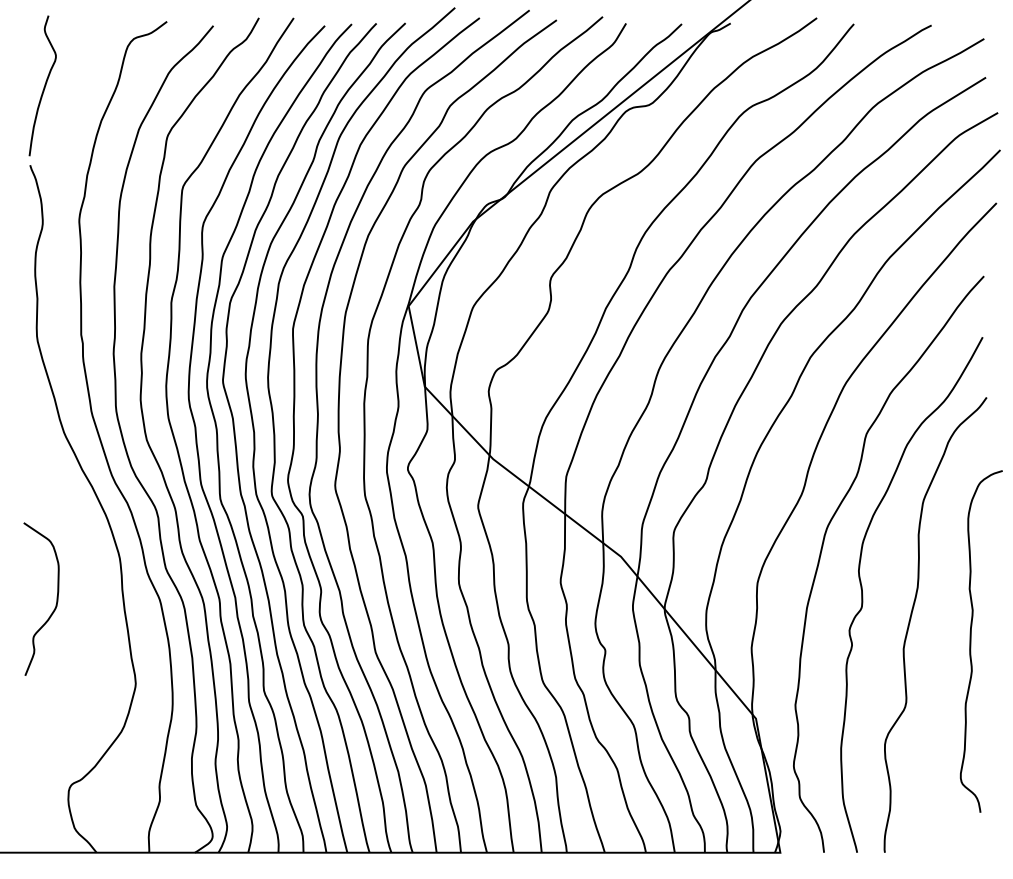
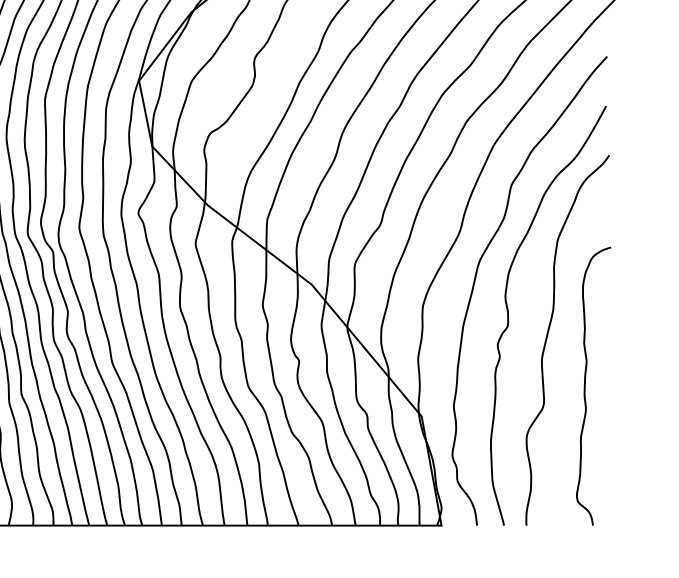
curve: (971, 641) -> (585, 386), moved

